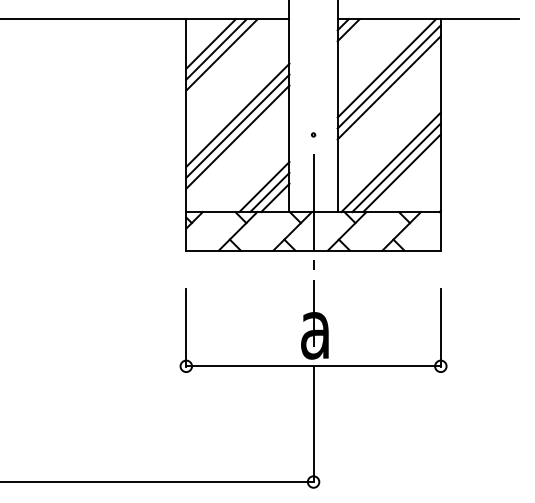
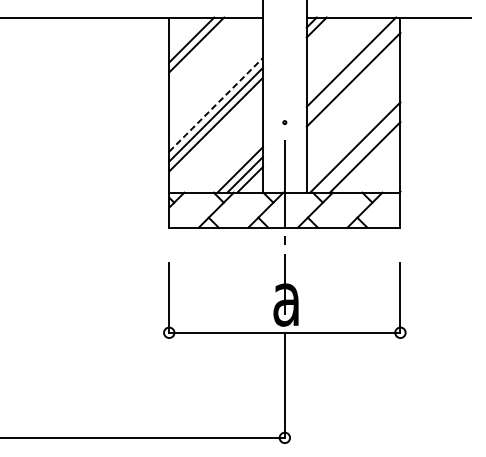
line: (221, 54) -> (201, 49), removed
line: (388, 76) -> (352, 69), removed
line: (237, 115) -> (215, 104), solid -> dashed
line: (396, 167) -> (360, 152), removed

